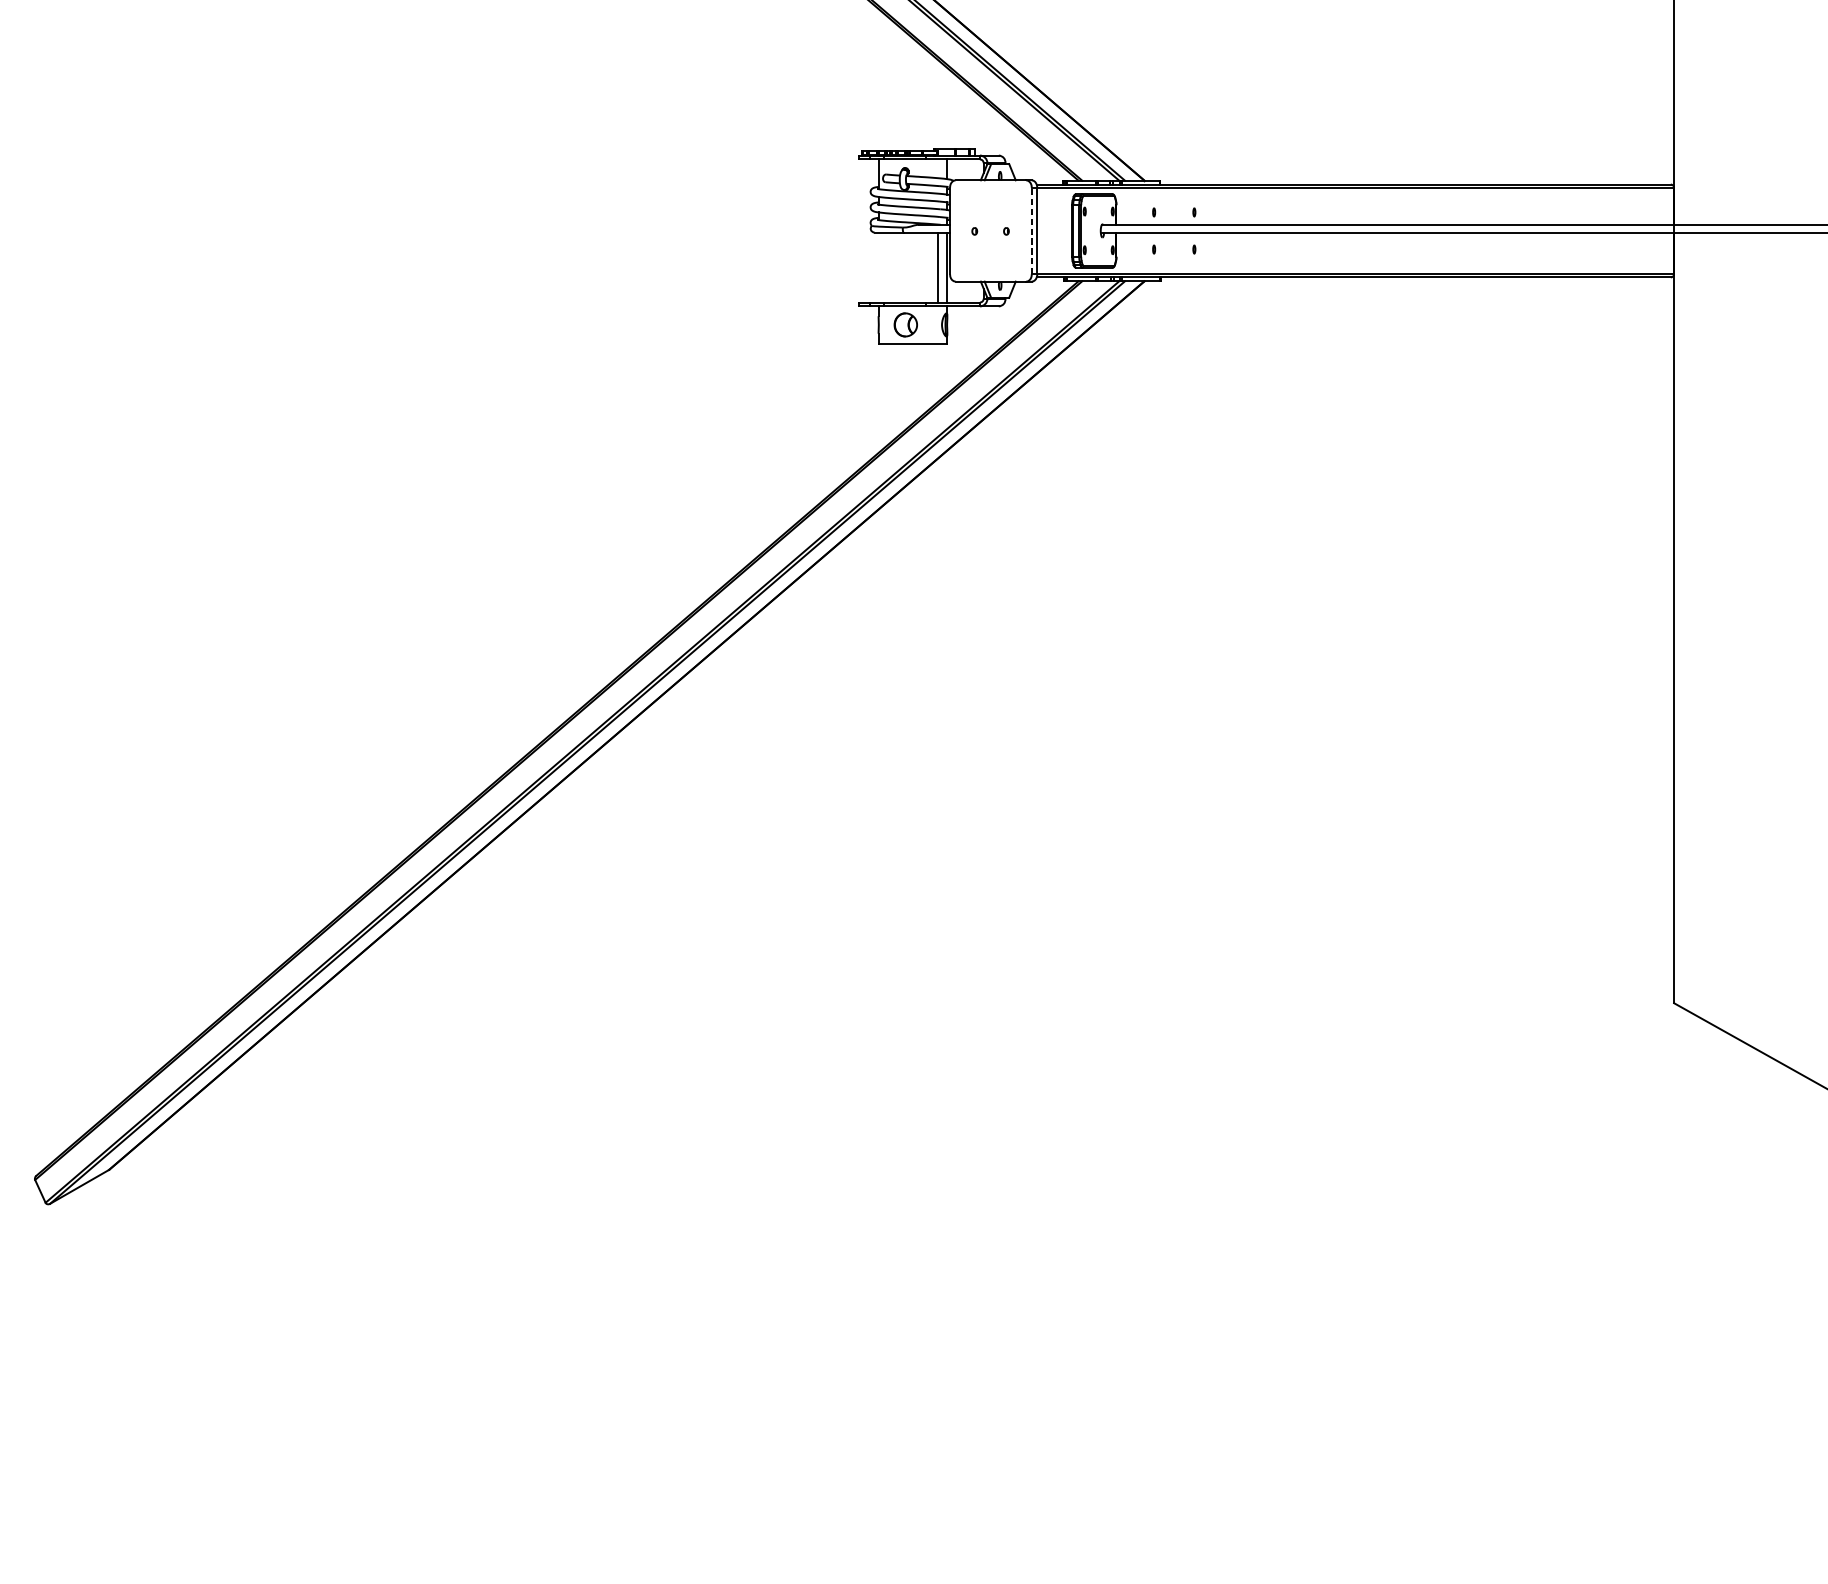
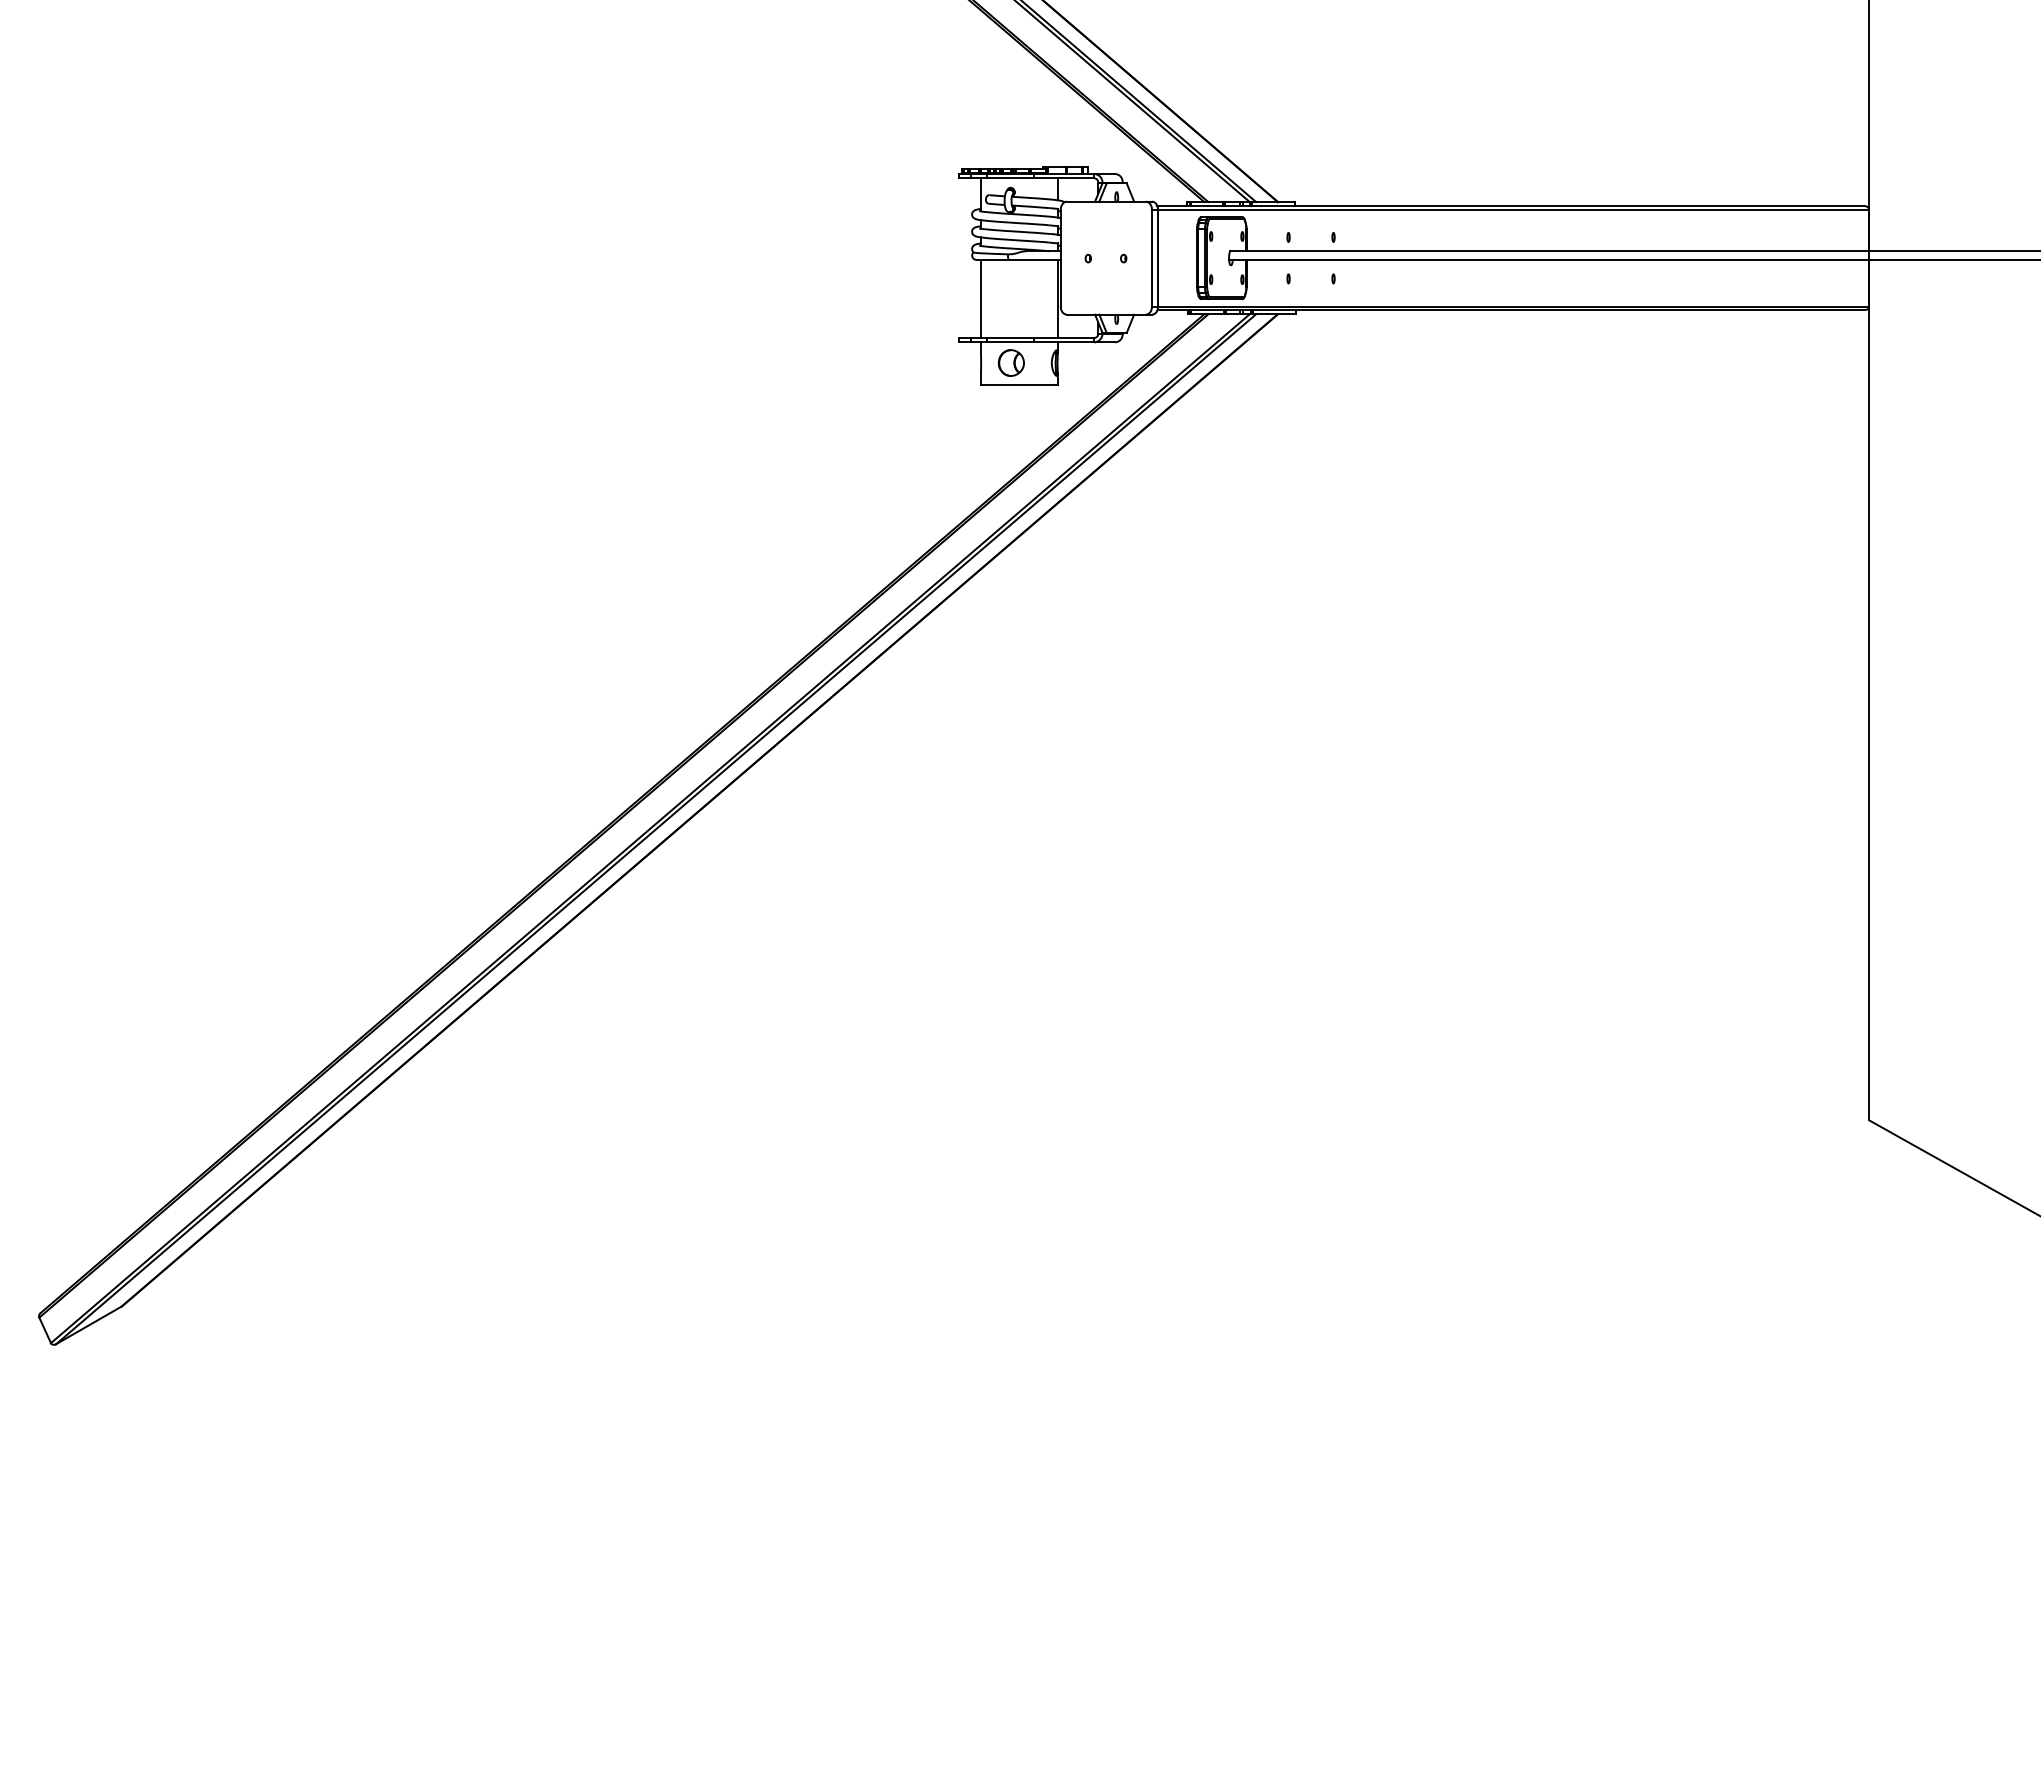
line: (1032, 230) -> (1152, 257), dashed -> solid
line: (937, 267) -> (980, 298), moved

